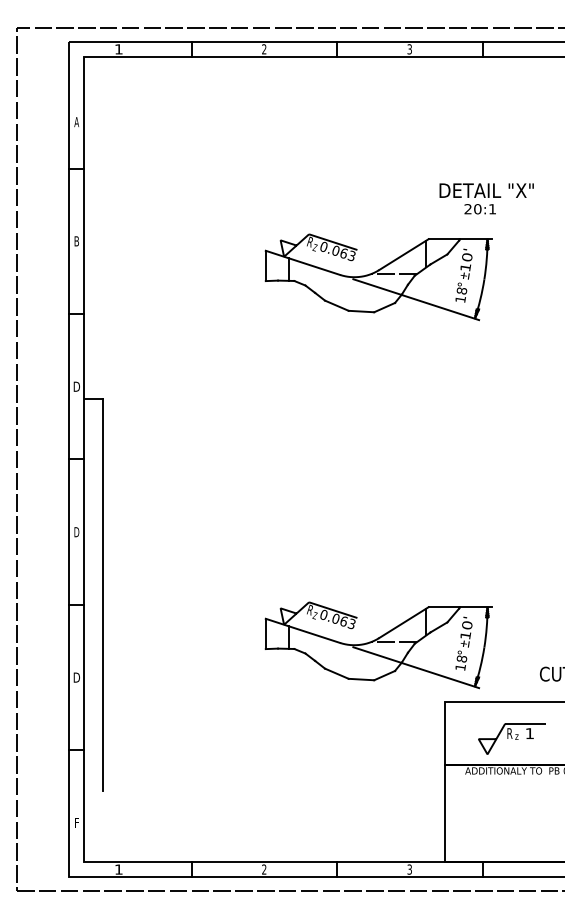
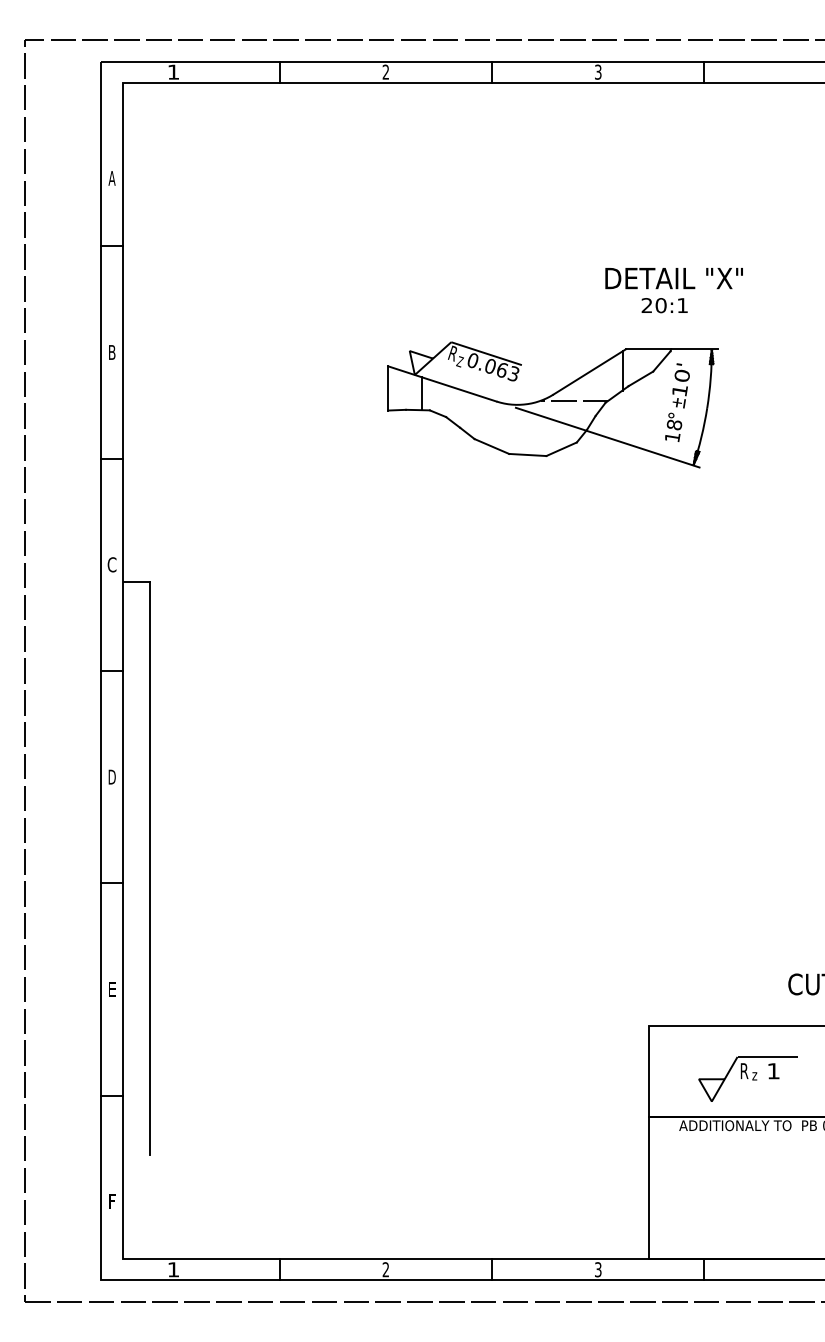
text: (486, 198) -> (673, 289), moved
text: (76, 386) -> (111, 564), D -> C
part: (378, 645) -> (552, 942), removed
text: (76, 677) -> (111, 989), D -> E

